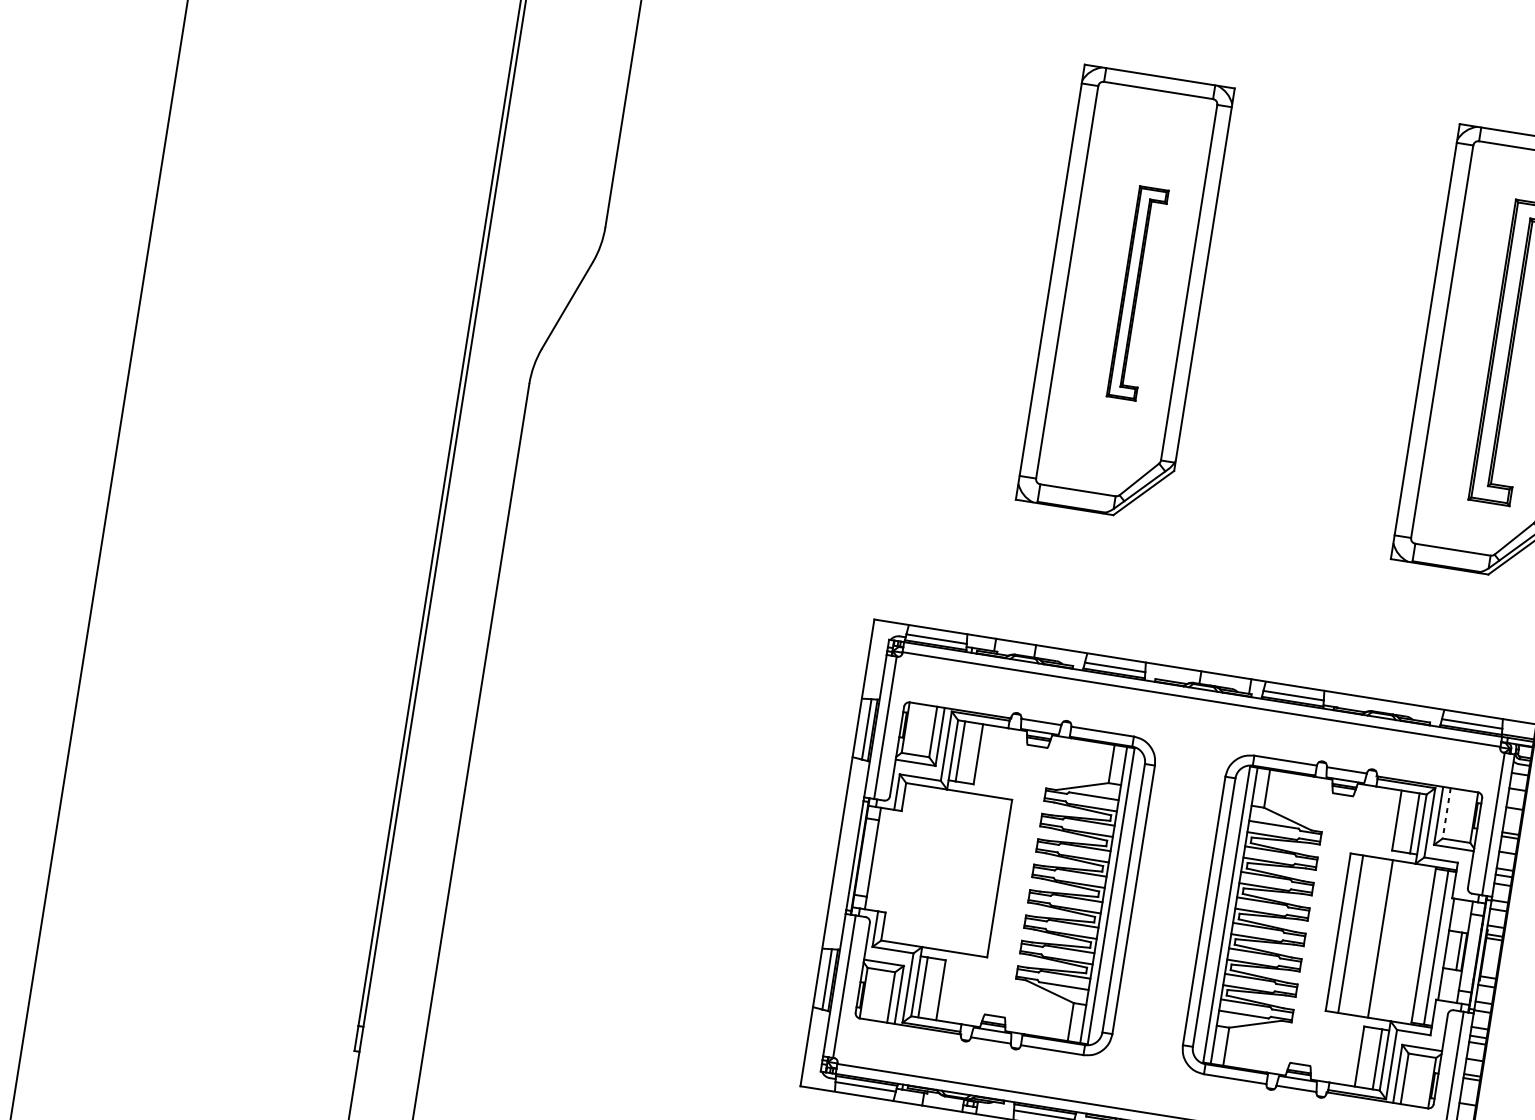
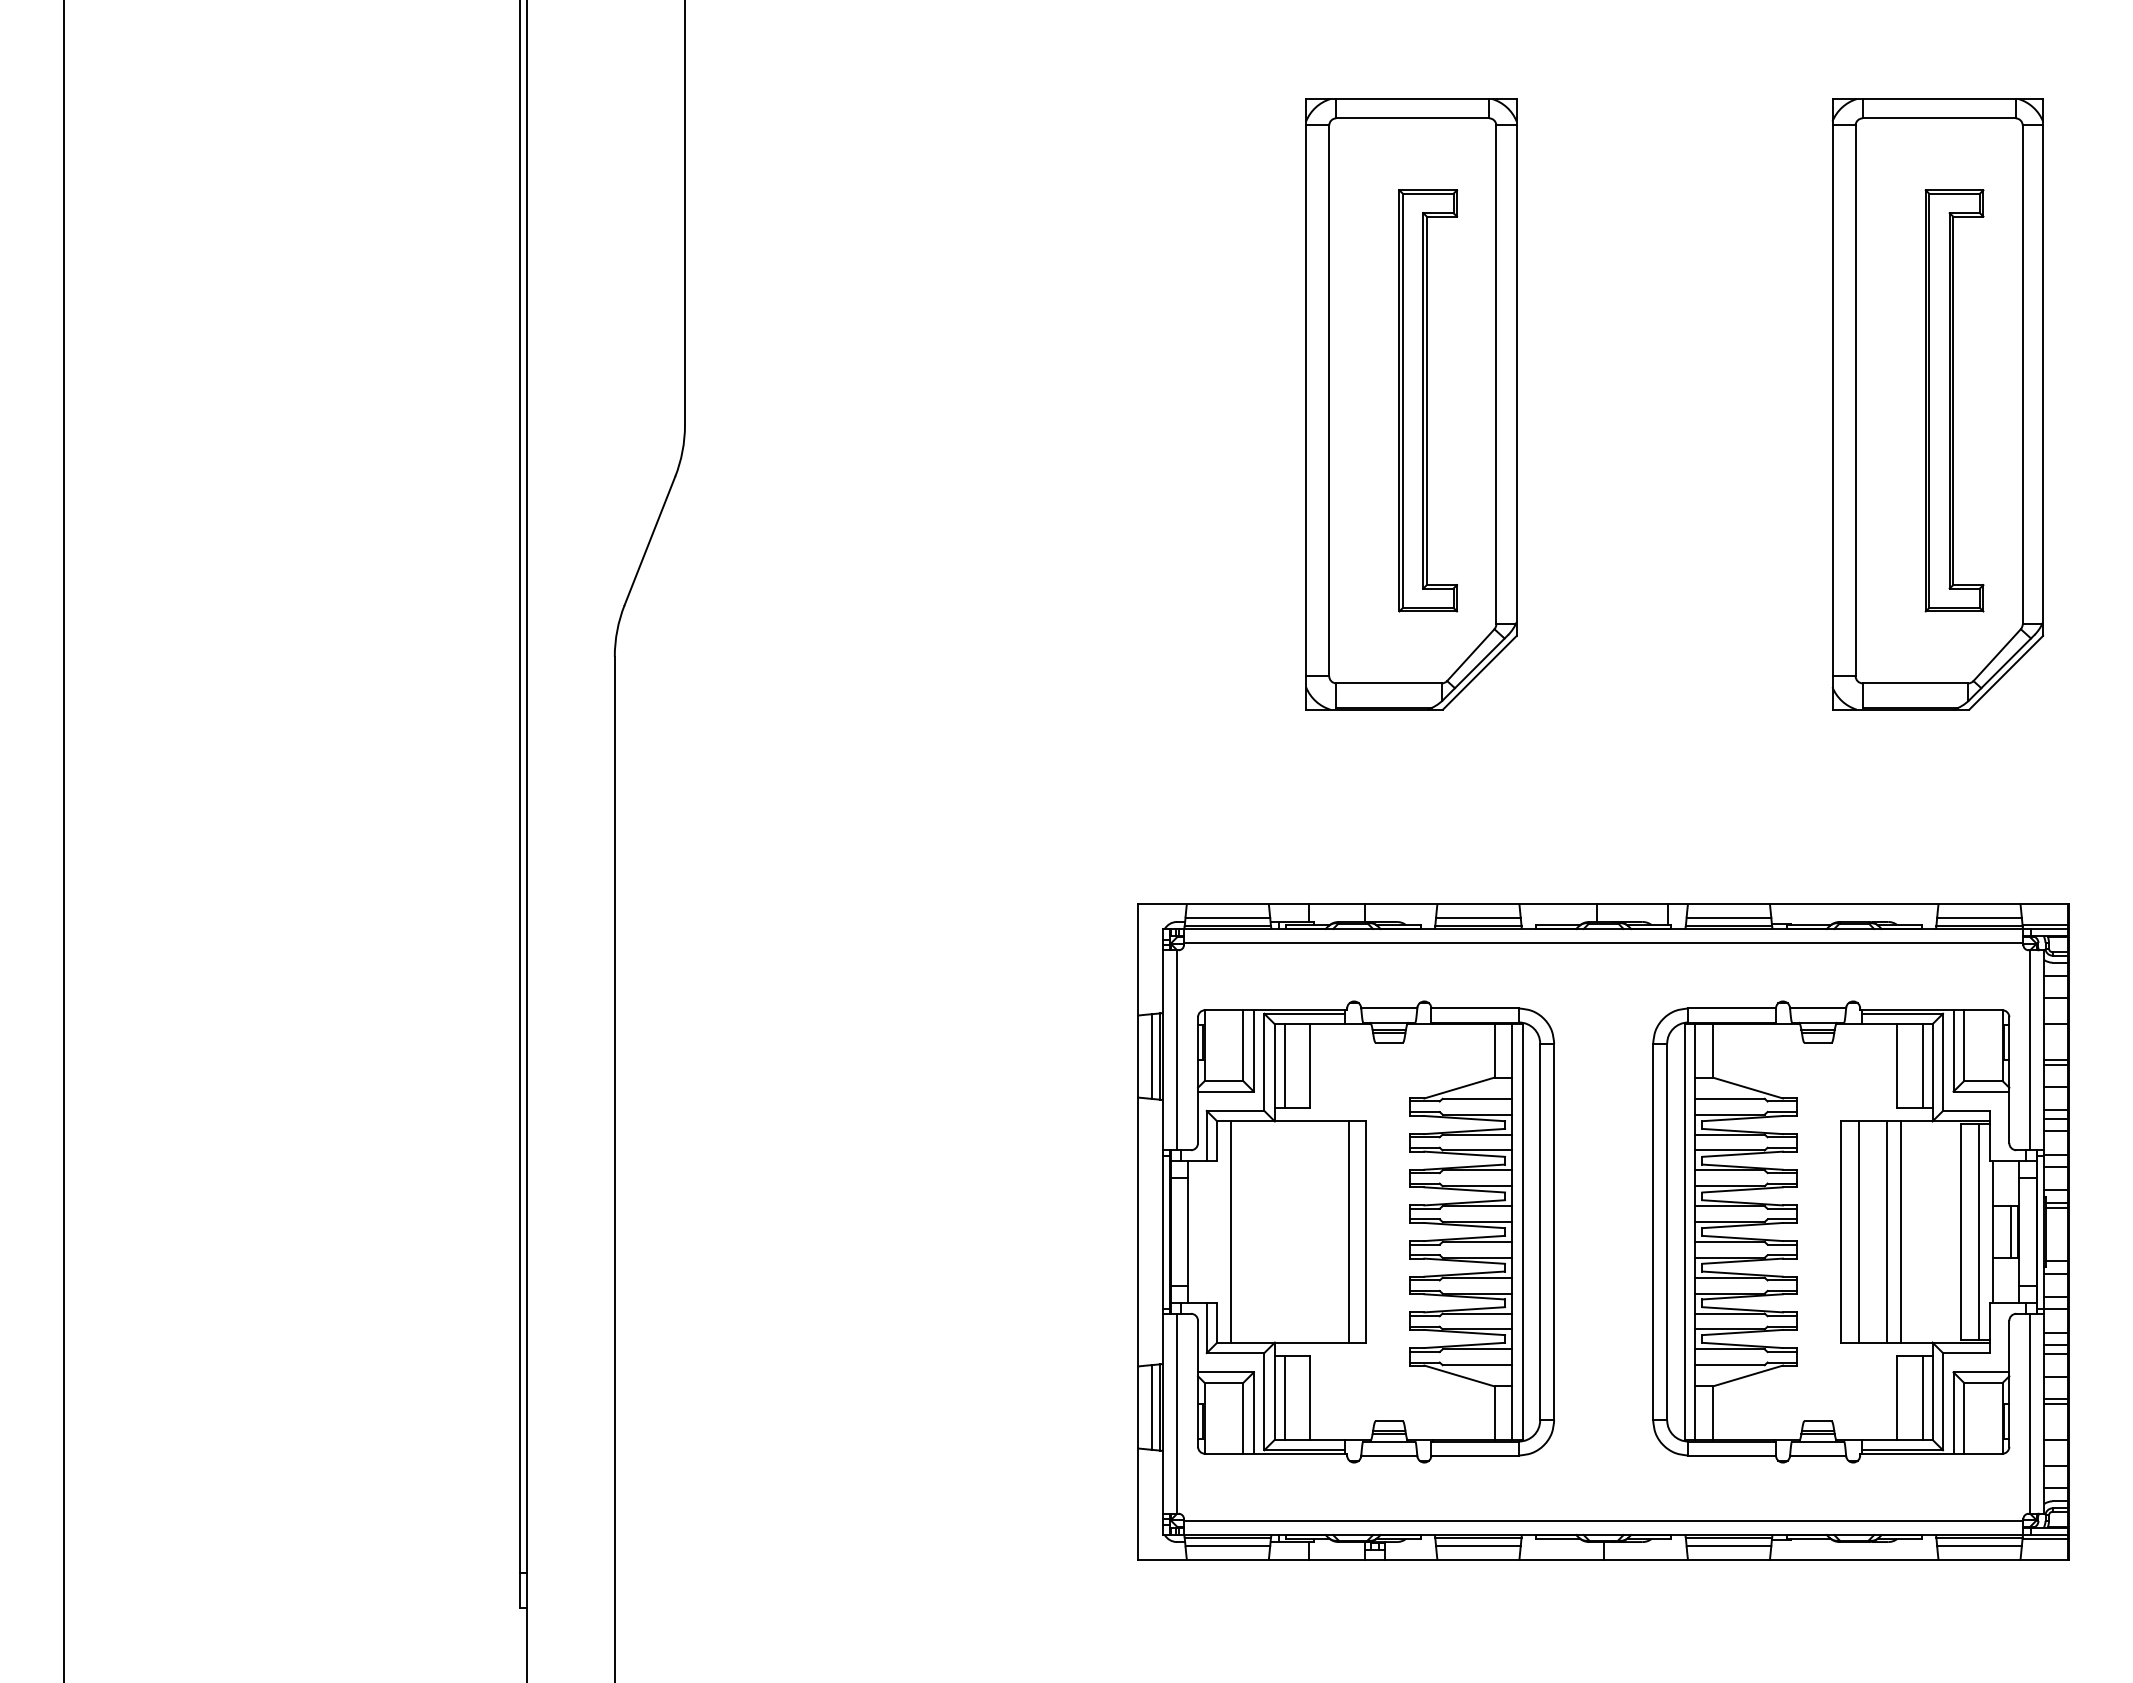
part: (1137, 293) -> (1428, 400), size x1.43
line: (1446, 813) -> (1964, 1046), dashed -> solid
line: (903, 863) -> (1231, 1231), added
line: (987, 876) -> (1348, 1231), added
line: (1370, 936) -> (1886, 1231), added

